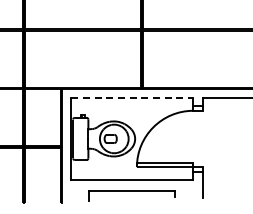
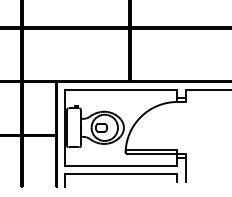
line: (132, 97) -> (121, 89), dashed -> solid
part: (131, 195) -> (120, 179), size x1.43

